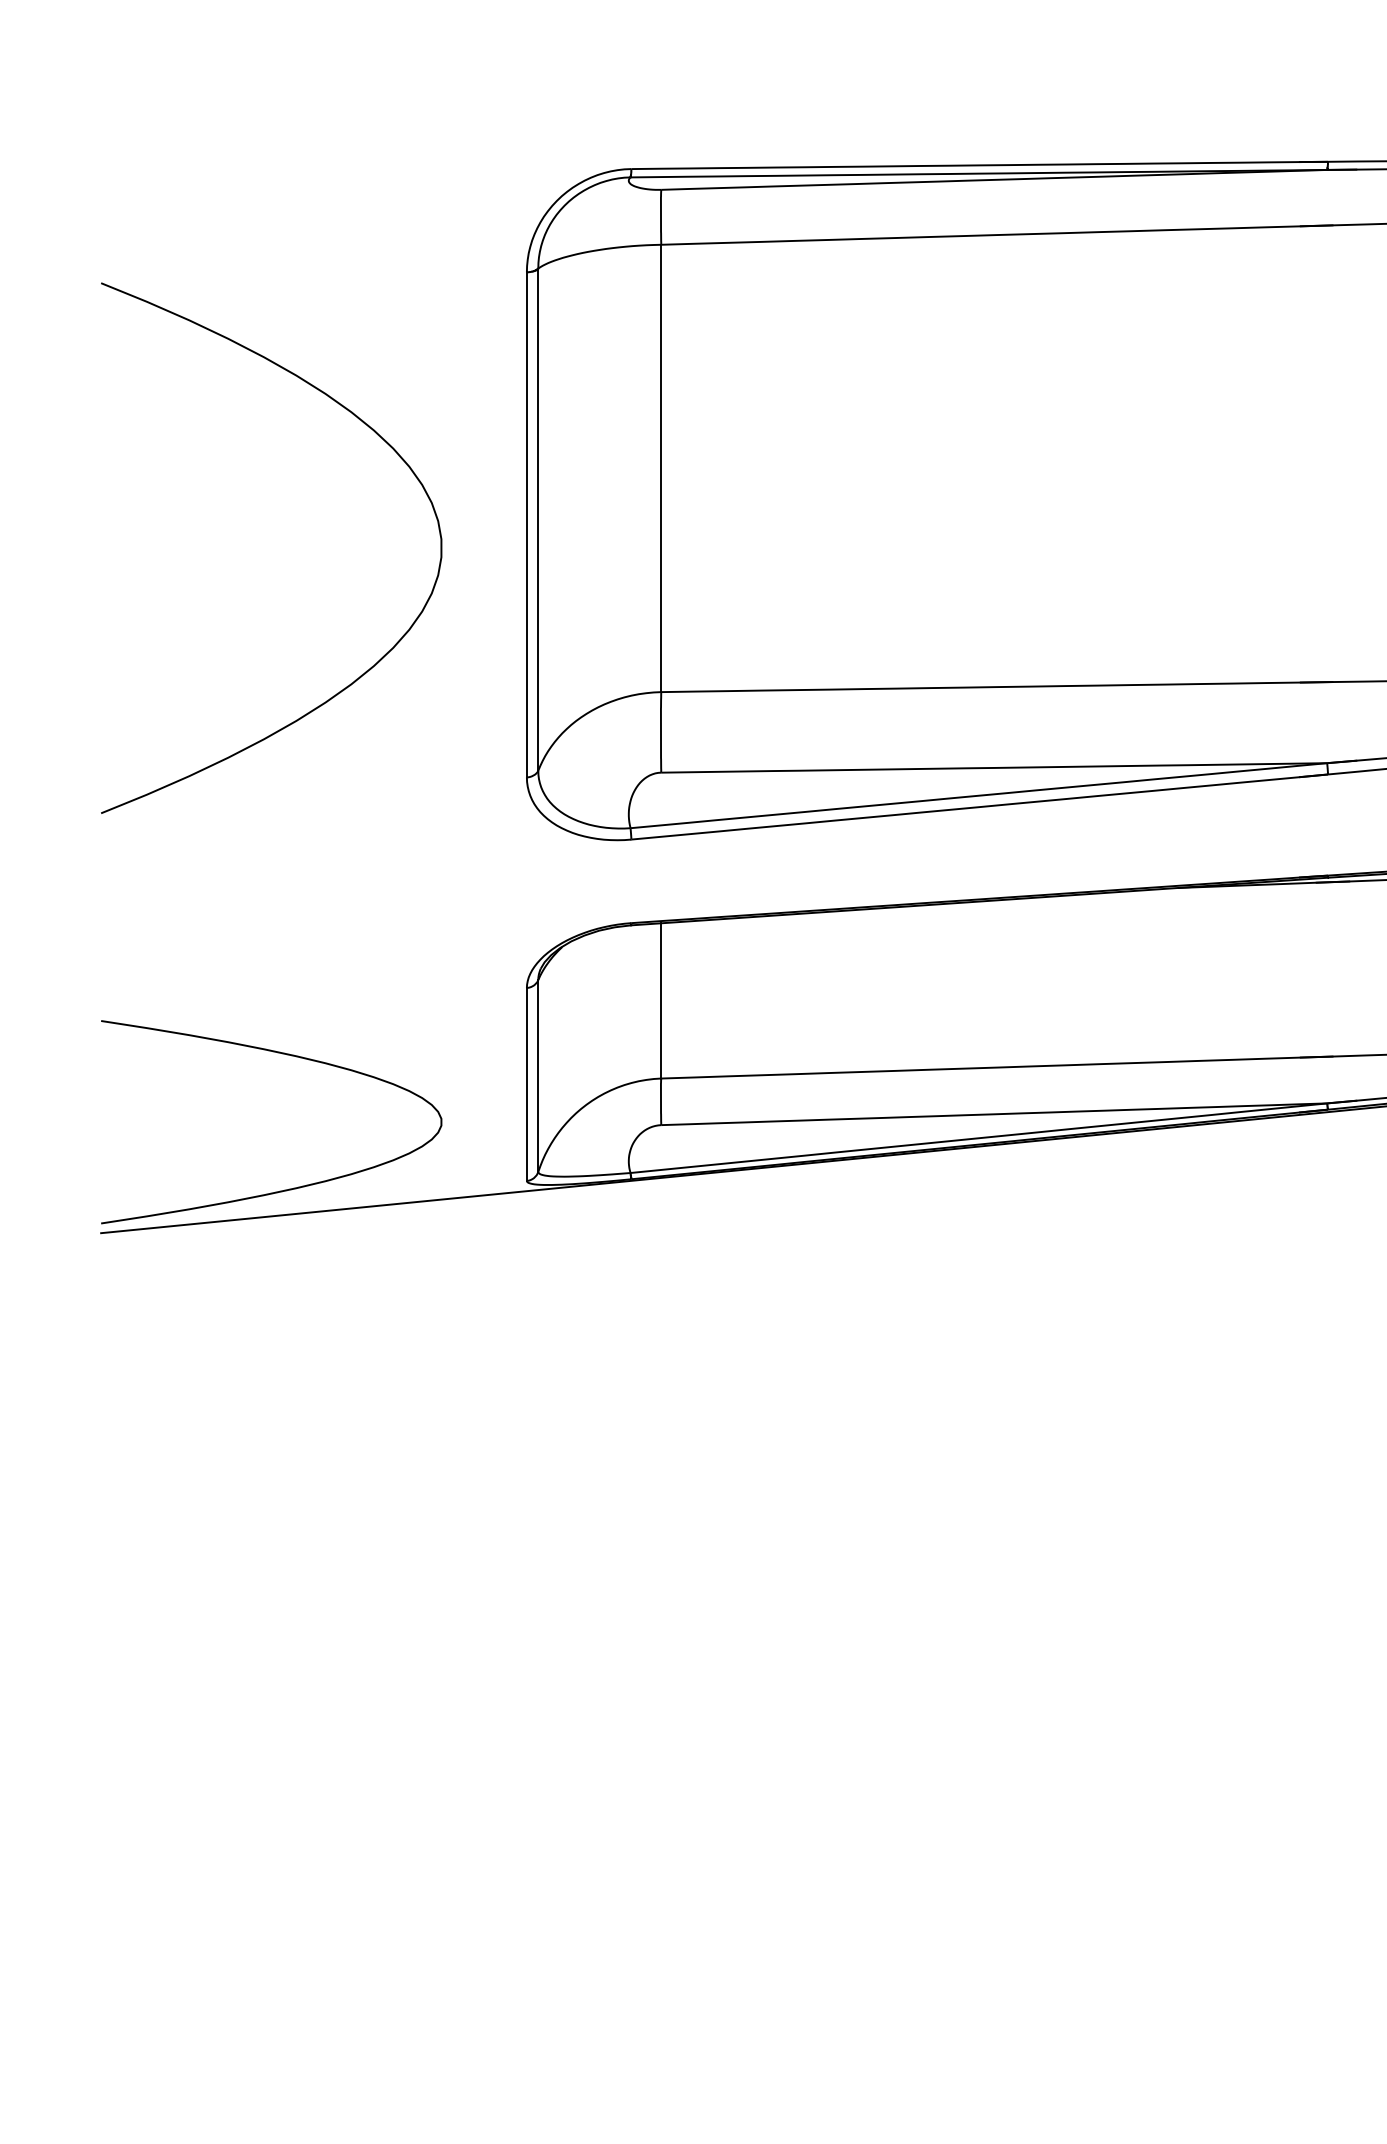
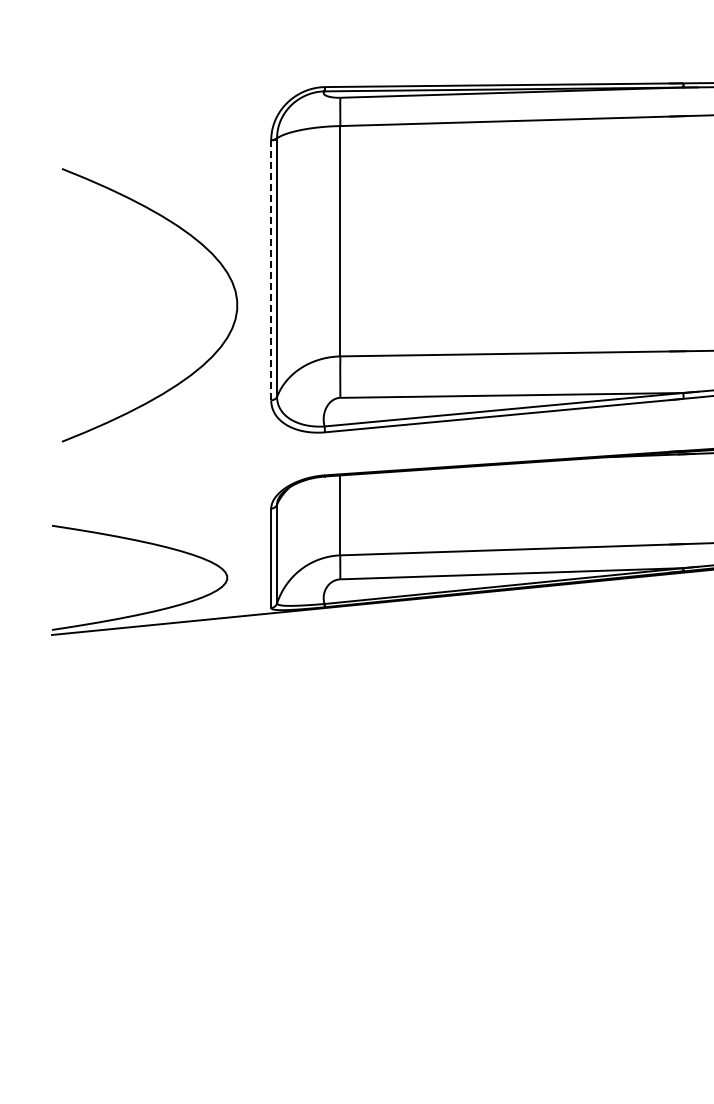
line: (527, 523) -> (271, 269), solid -> dashed
curve: (379, 657) -> (205, 361), moved

